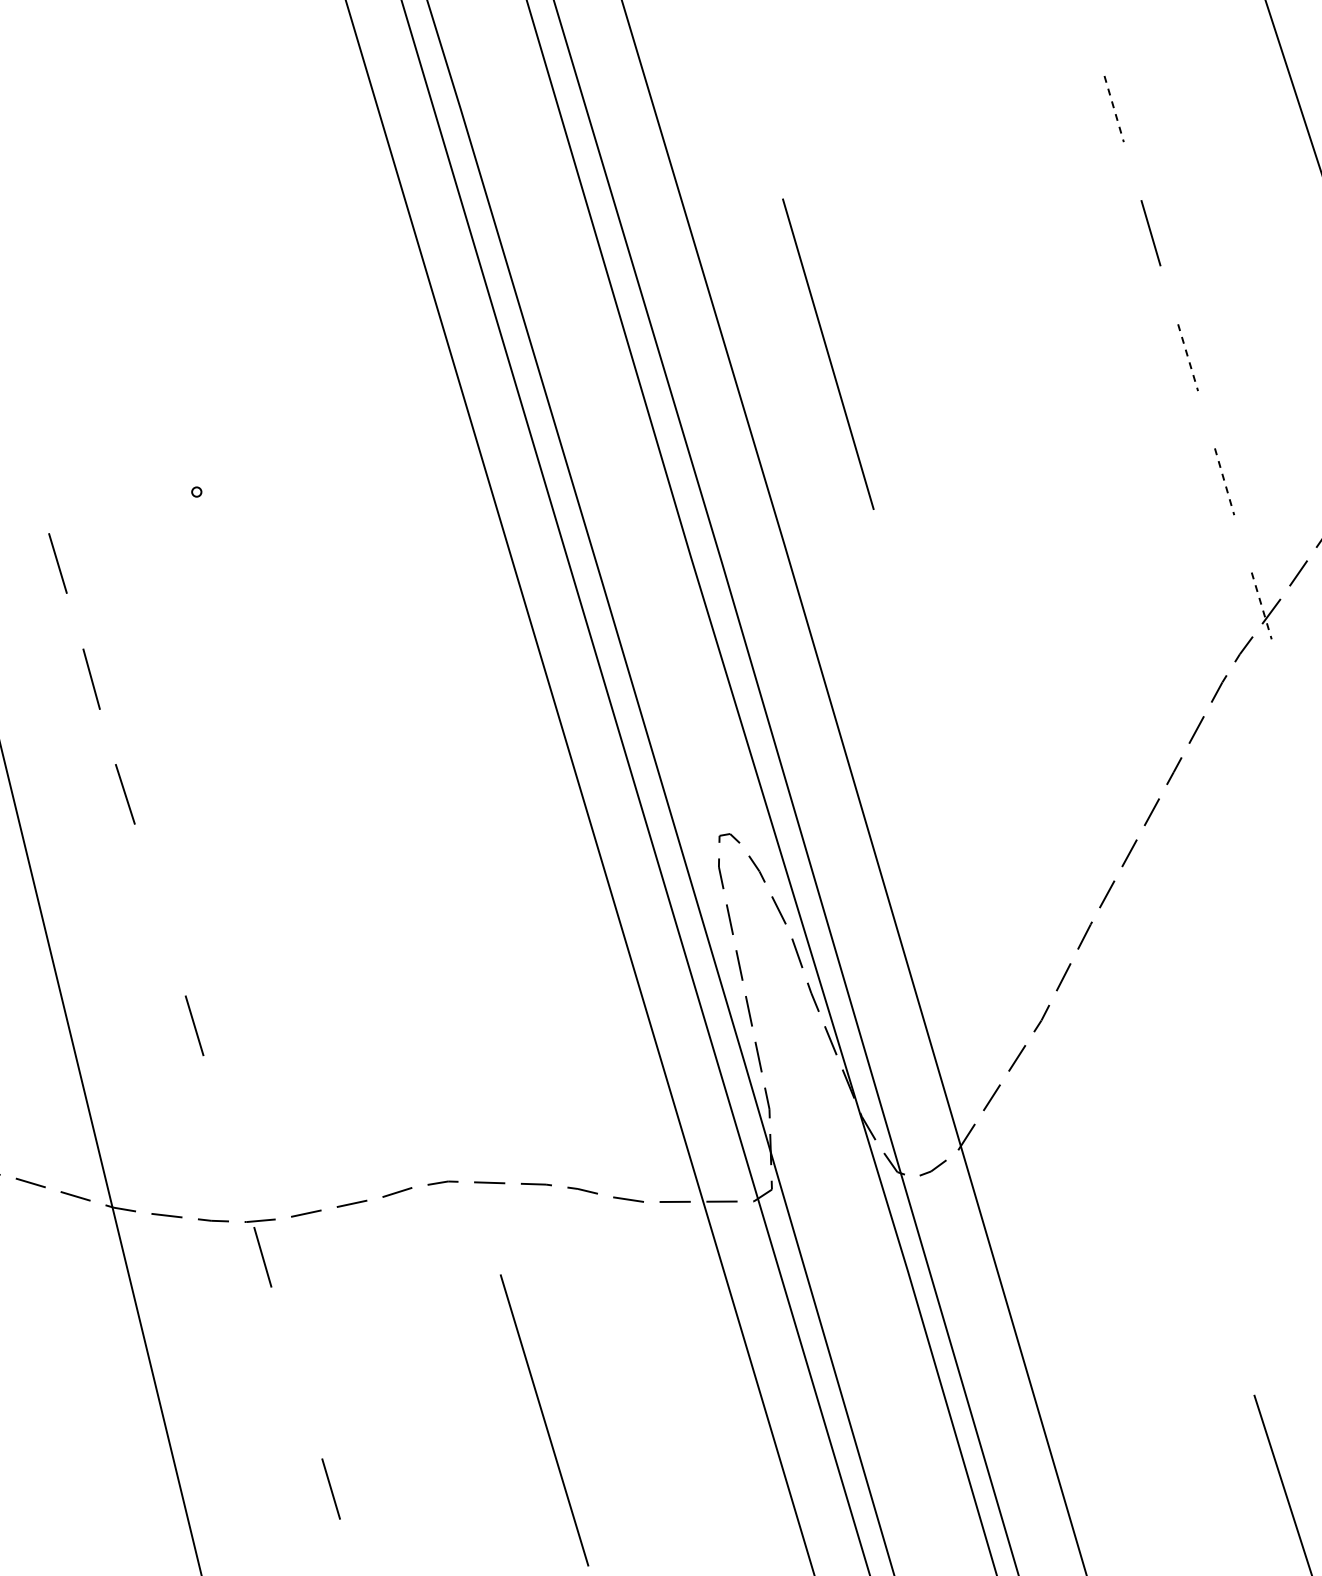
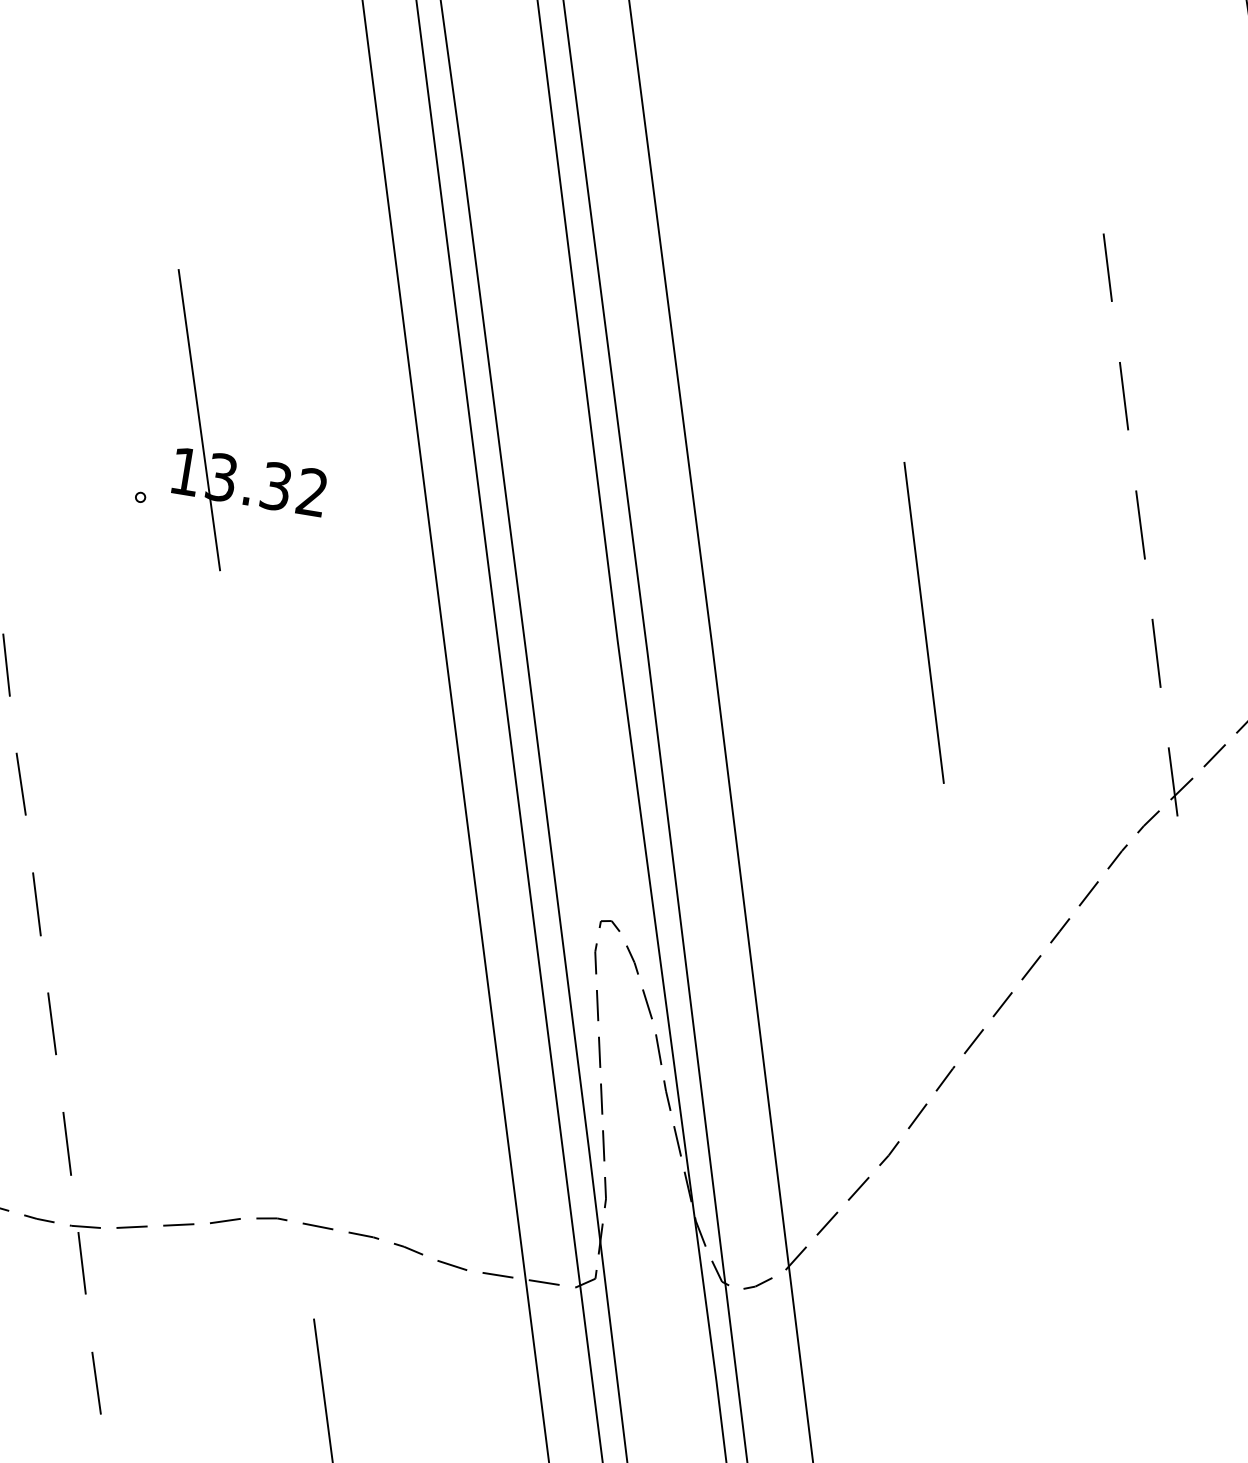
line: (1114, 109) -> (1108, 268), dashed -> solid
line: (828, 353) -> (924, 622), moved
line: (1188, 357) -> (1141, 524), dashed -> solid
part: (277, 435) -> (229, 454), added
line: (1224, 481) -> (1156, 653), dashed -> solid
line: (1261, 605) -> (1172, 781), dashed -> solid
line: (159, 910) -> (36, 904), added
line: (228, 1141) -> (66, 1143), added
line: (296, 1373) -> (96, 1383), added

